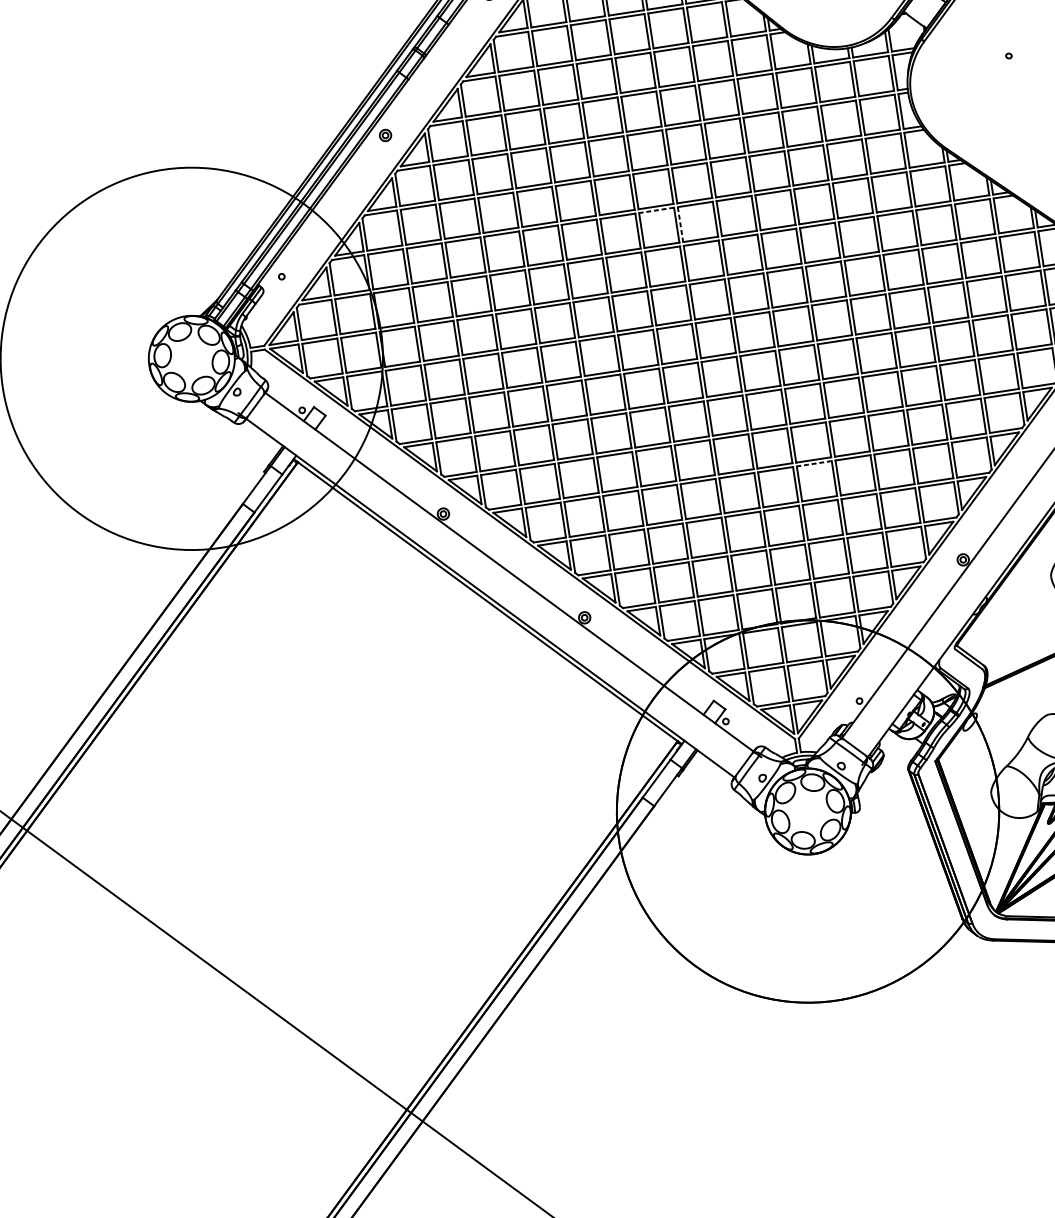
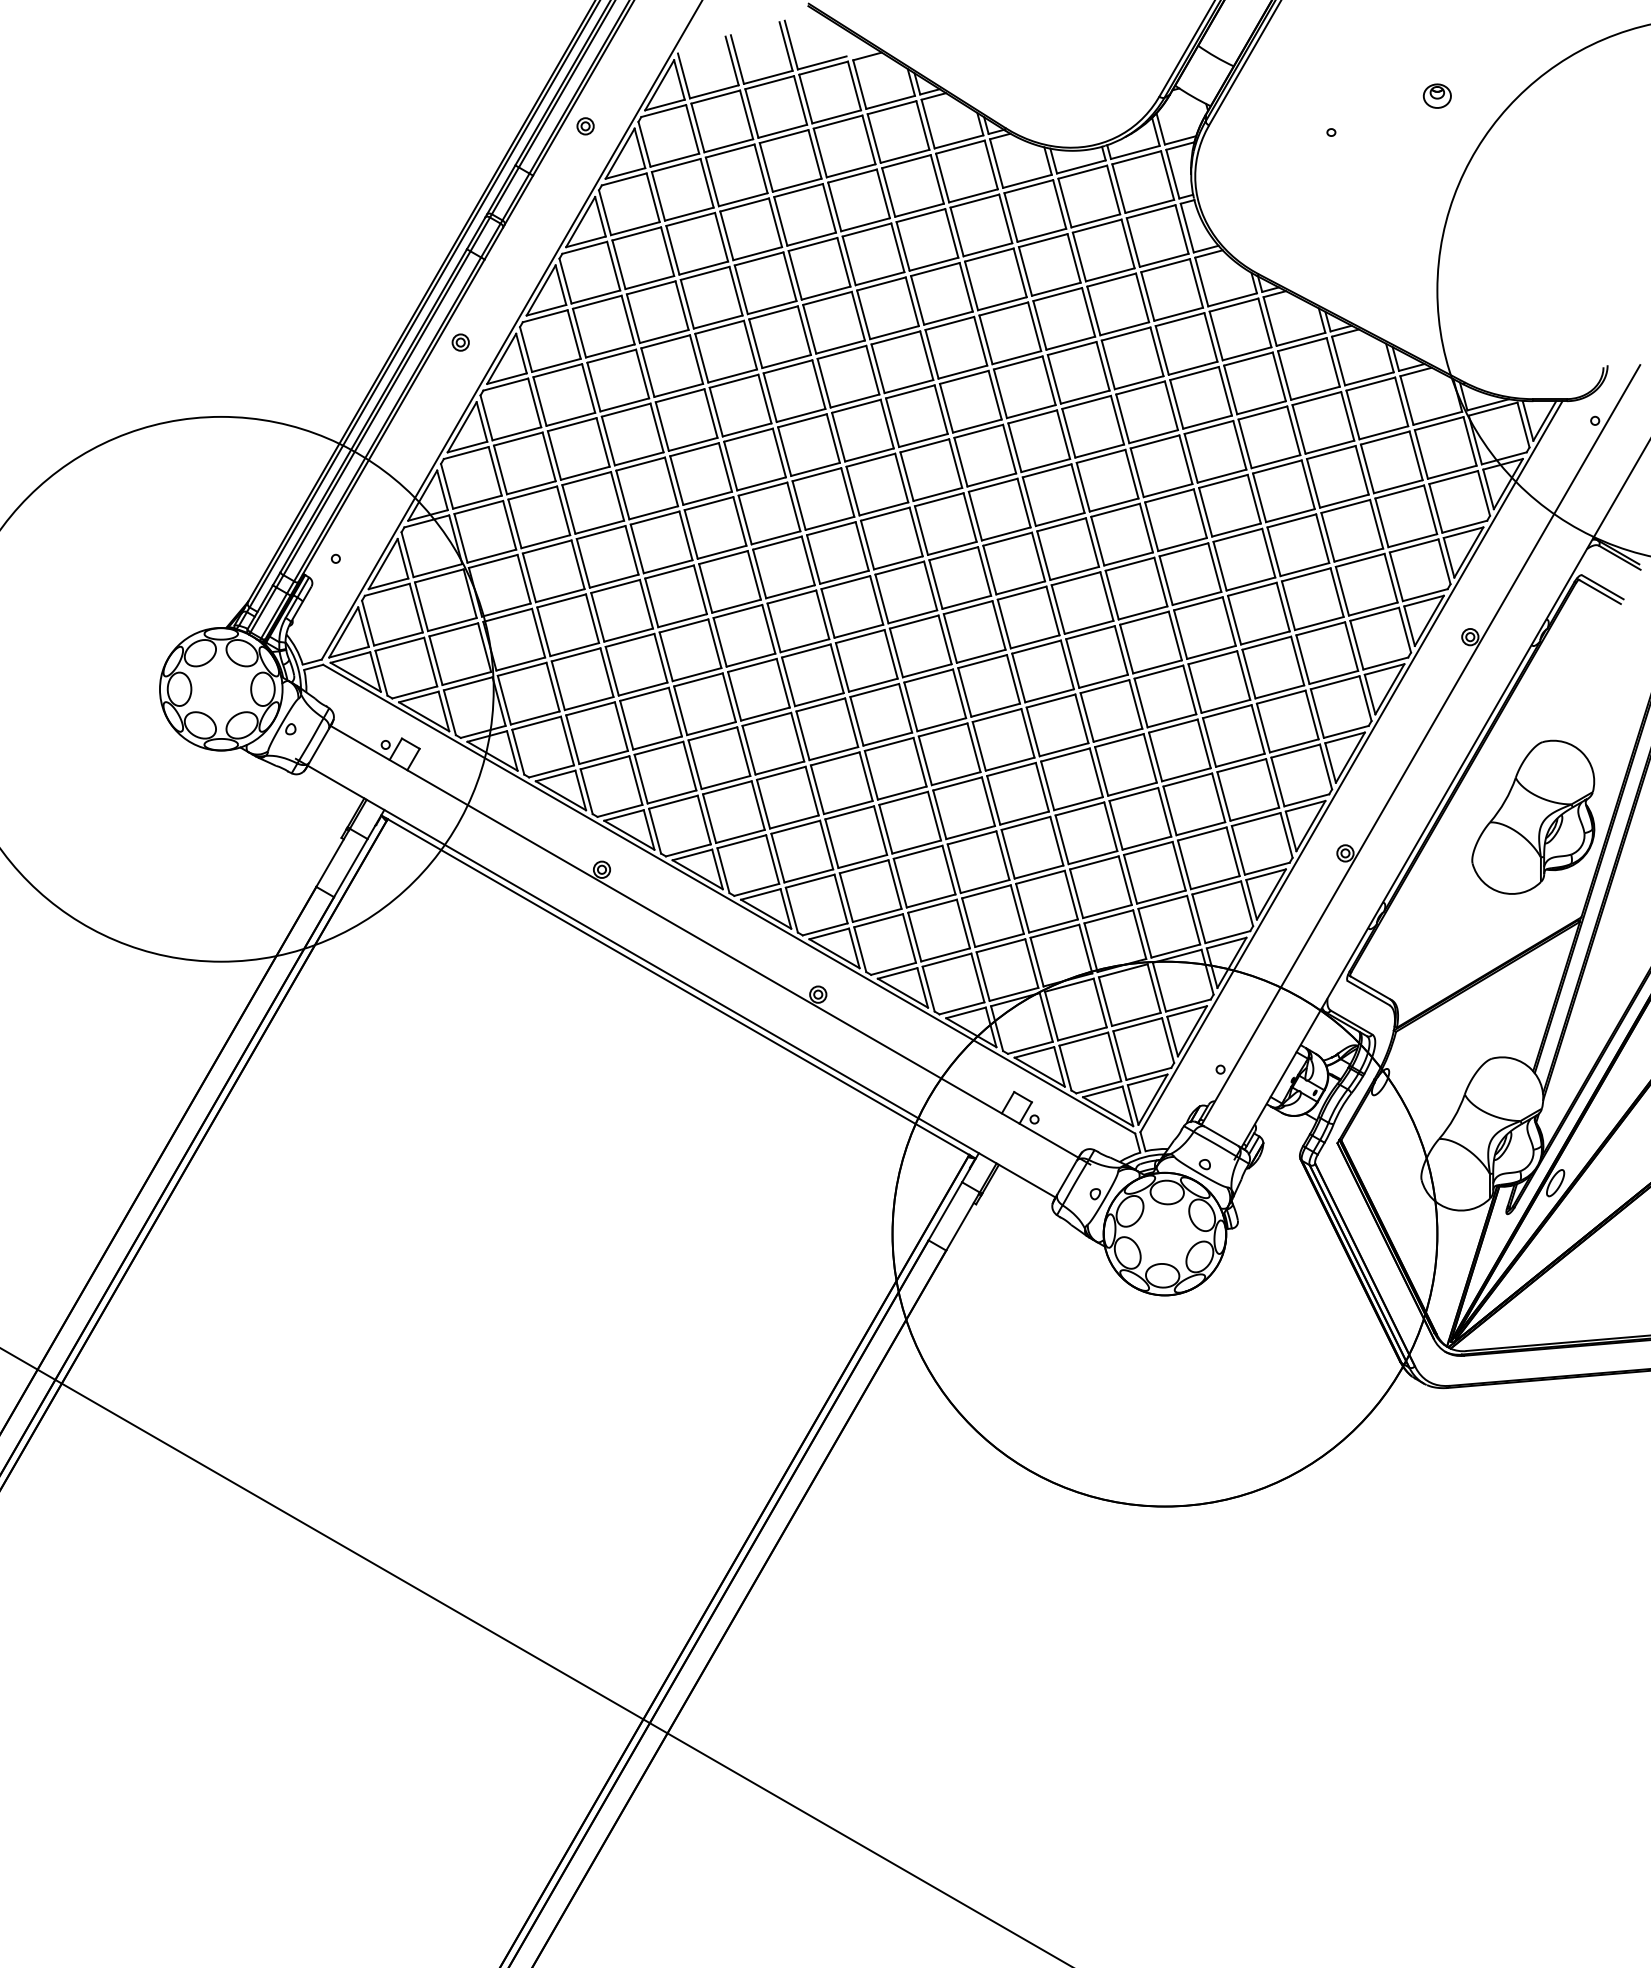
line: (655, 210) -> (855, 406), dashed -> solid
line: (680, 225) -> (892, 423), dashed -> solid
line: (813, 463) -> (1118, 740), dashed -> solid

